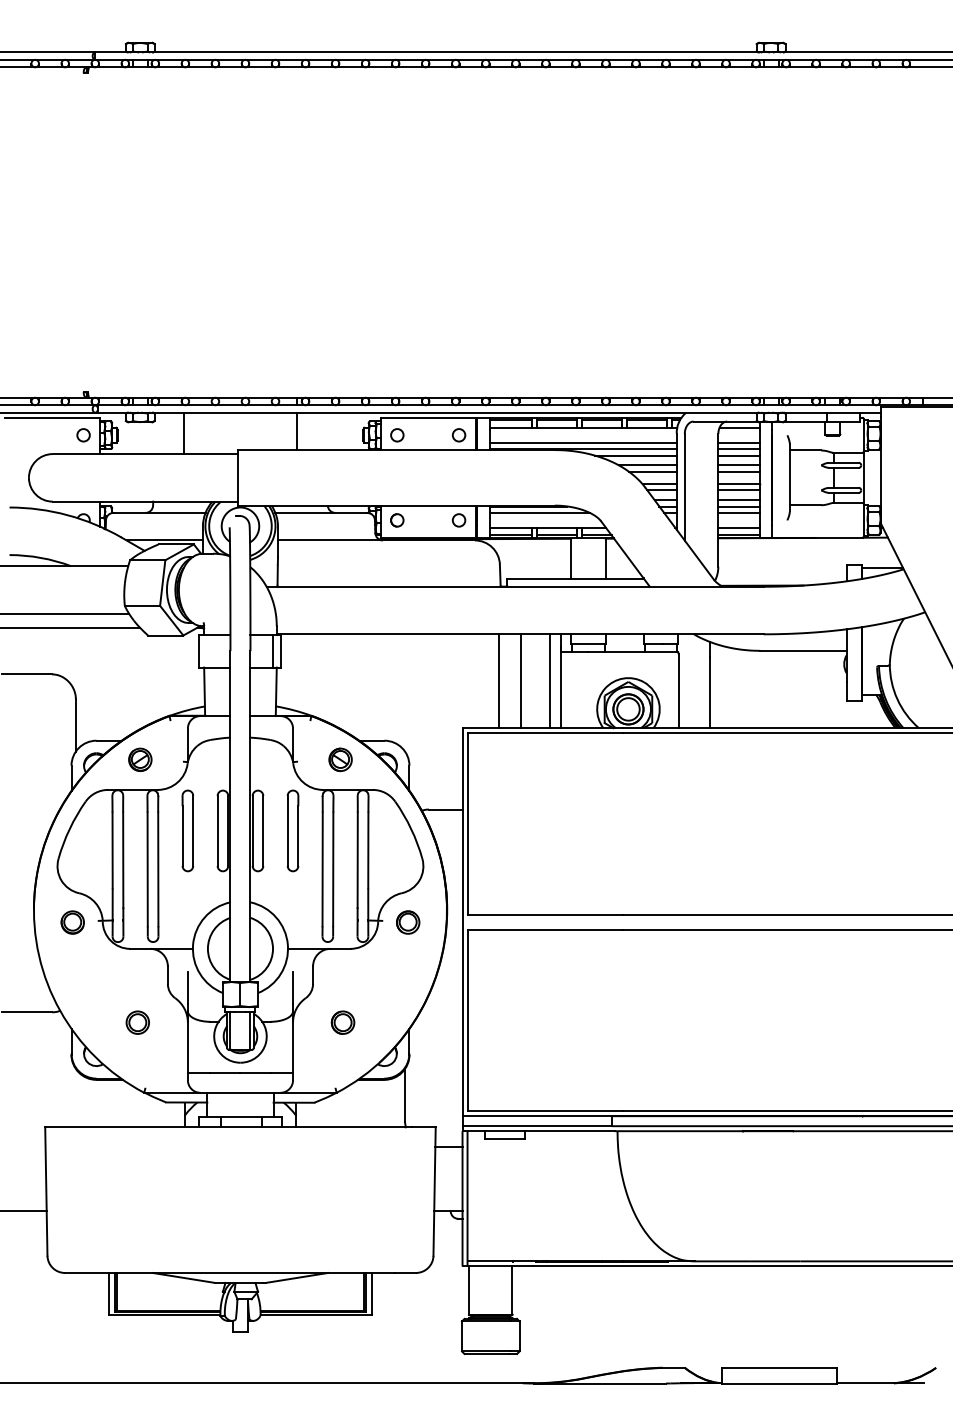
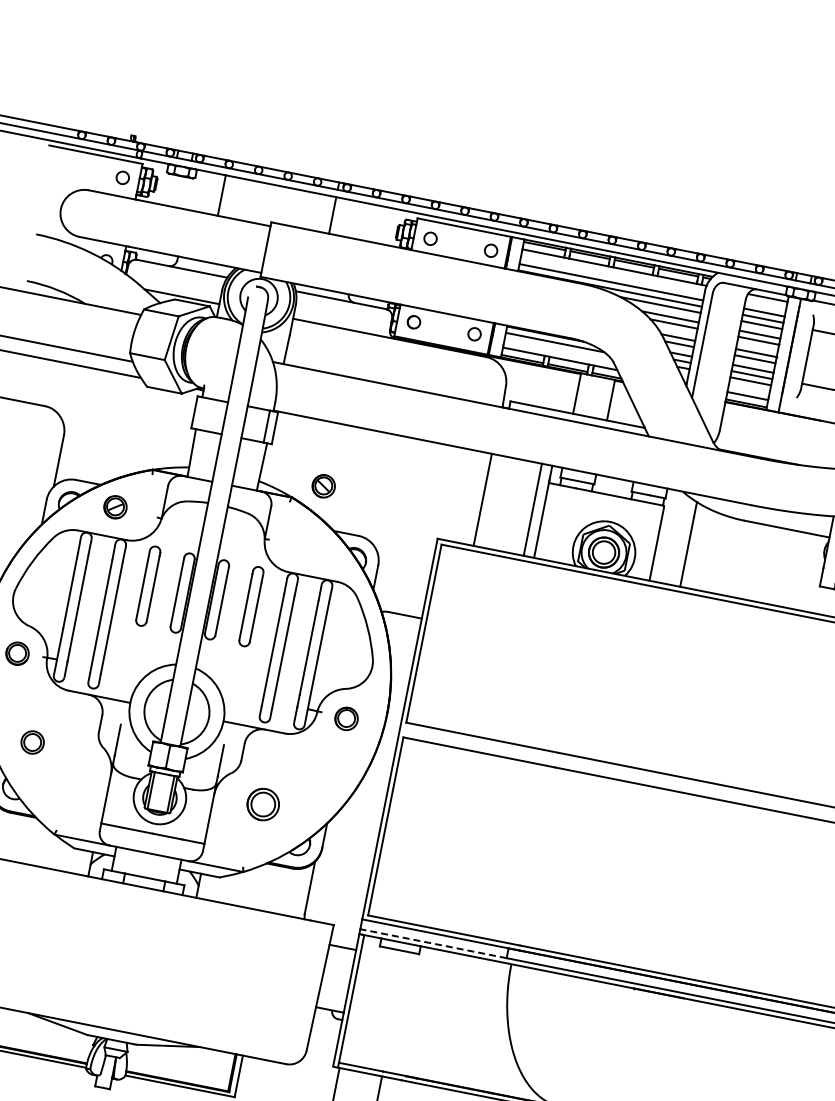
line: (520, 681) -> (503, 504), removed
part: (340, 759) -> (323, 485), moved
part: (137, 1022) -> (32, 742), moved
part: (342, 1022) -> (262, 804), size x1.4
line: (537, 1126) -> (433, 944), solid -> dashed

